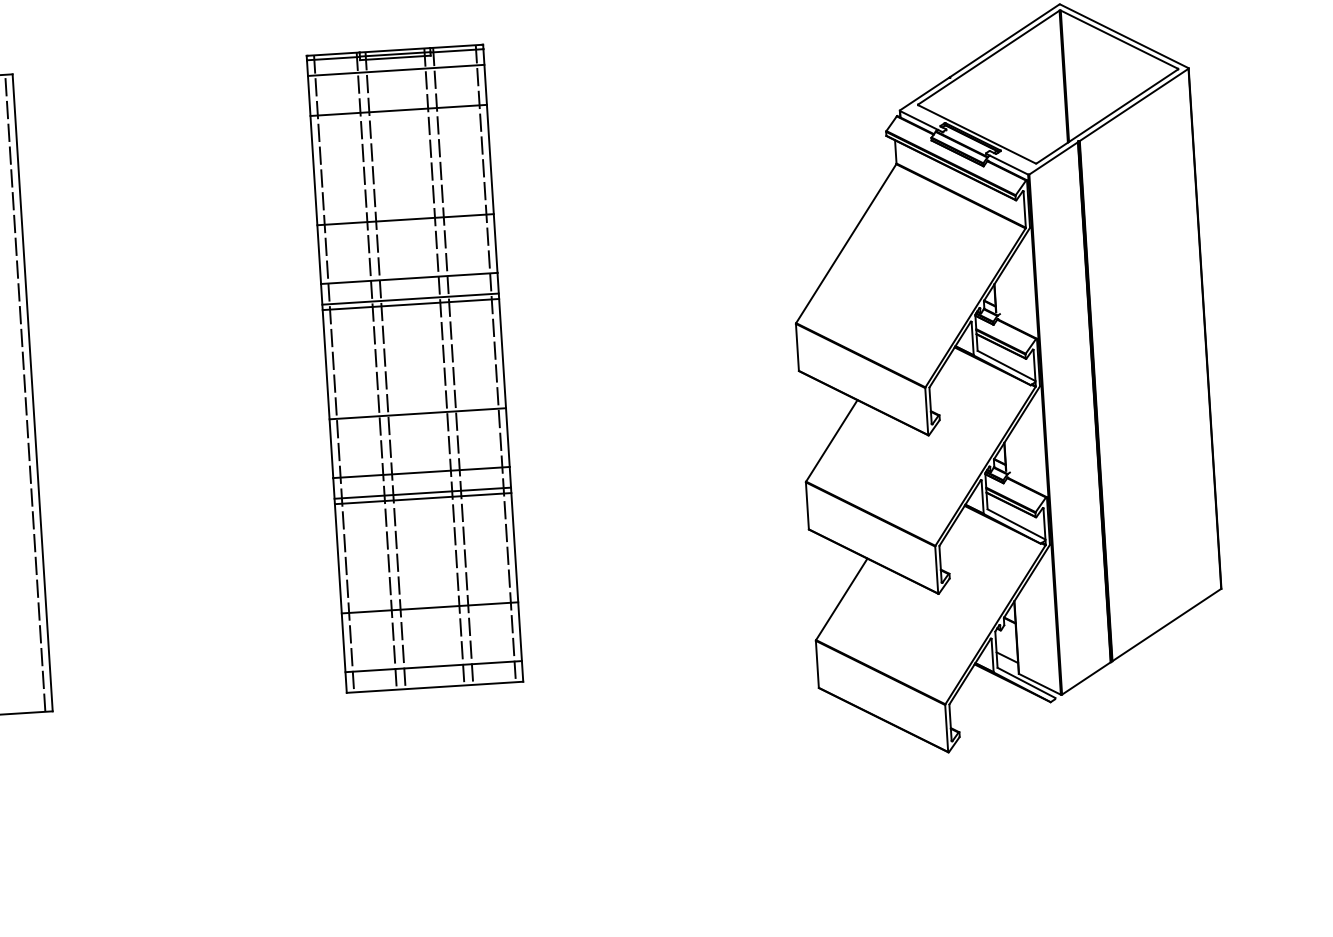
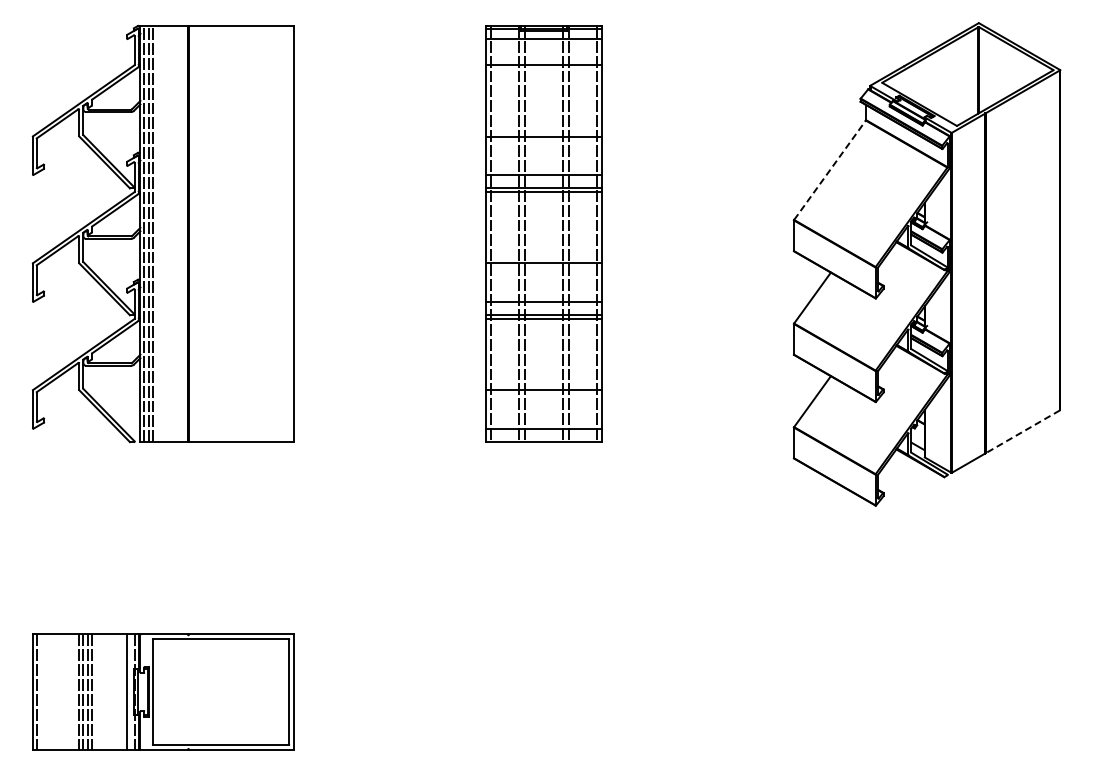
line: (846, 242) -> (830, 169), solid -> dashed
line: (25, 392) -> (289, 233), removed
line: (1167, 624) -> (1023, 431), solid -> dashed

